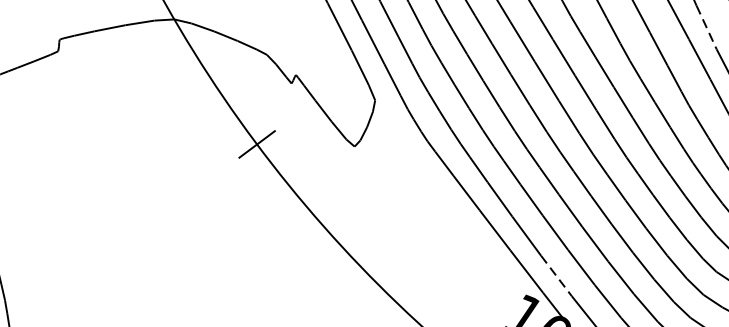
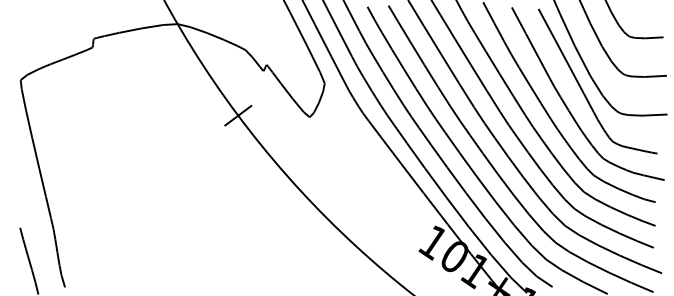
line: (706, 28) -> (567, 30), dashed -> solid
line: (556, 276) -> (457, 212), dashed -> solid

